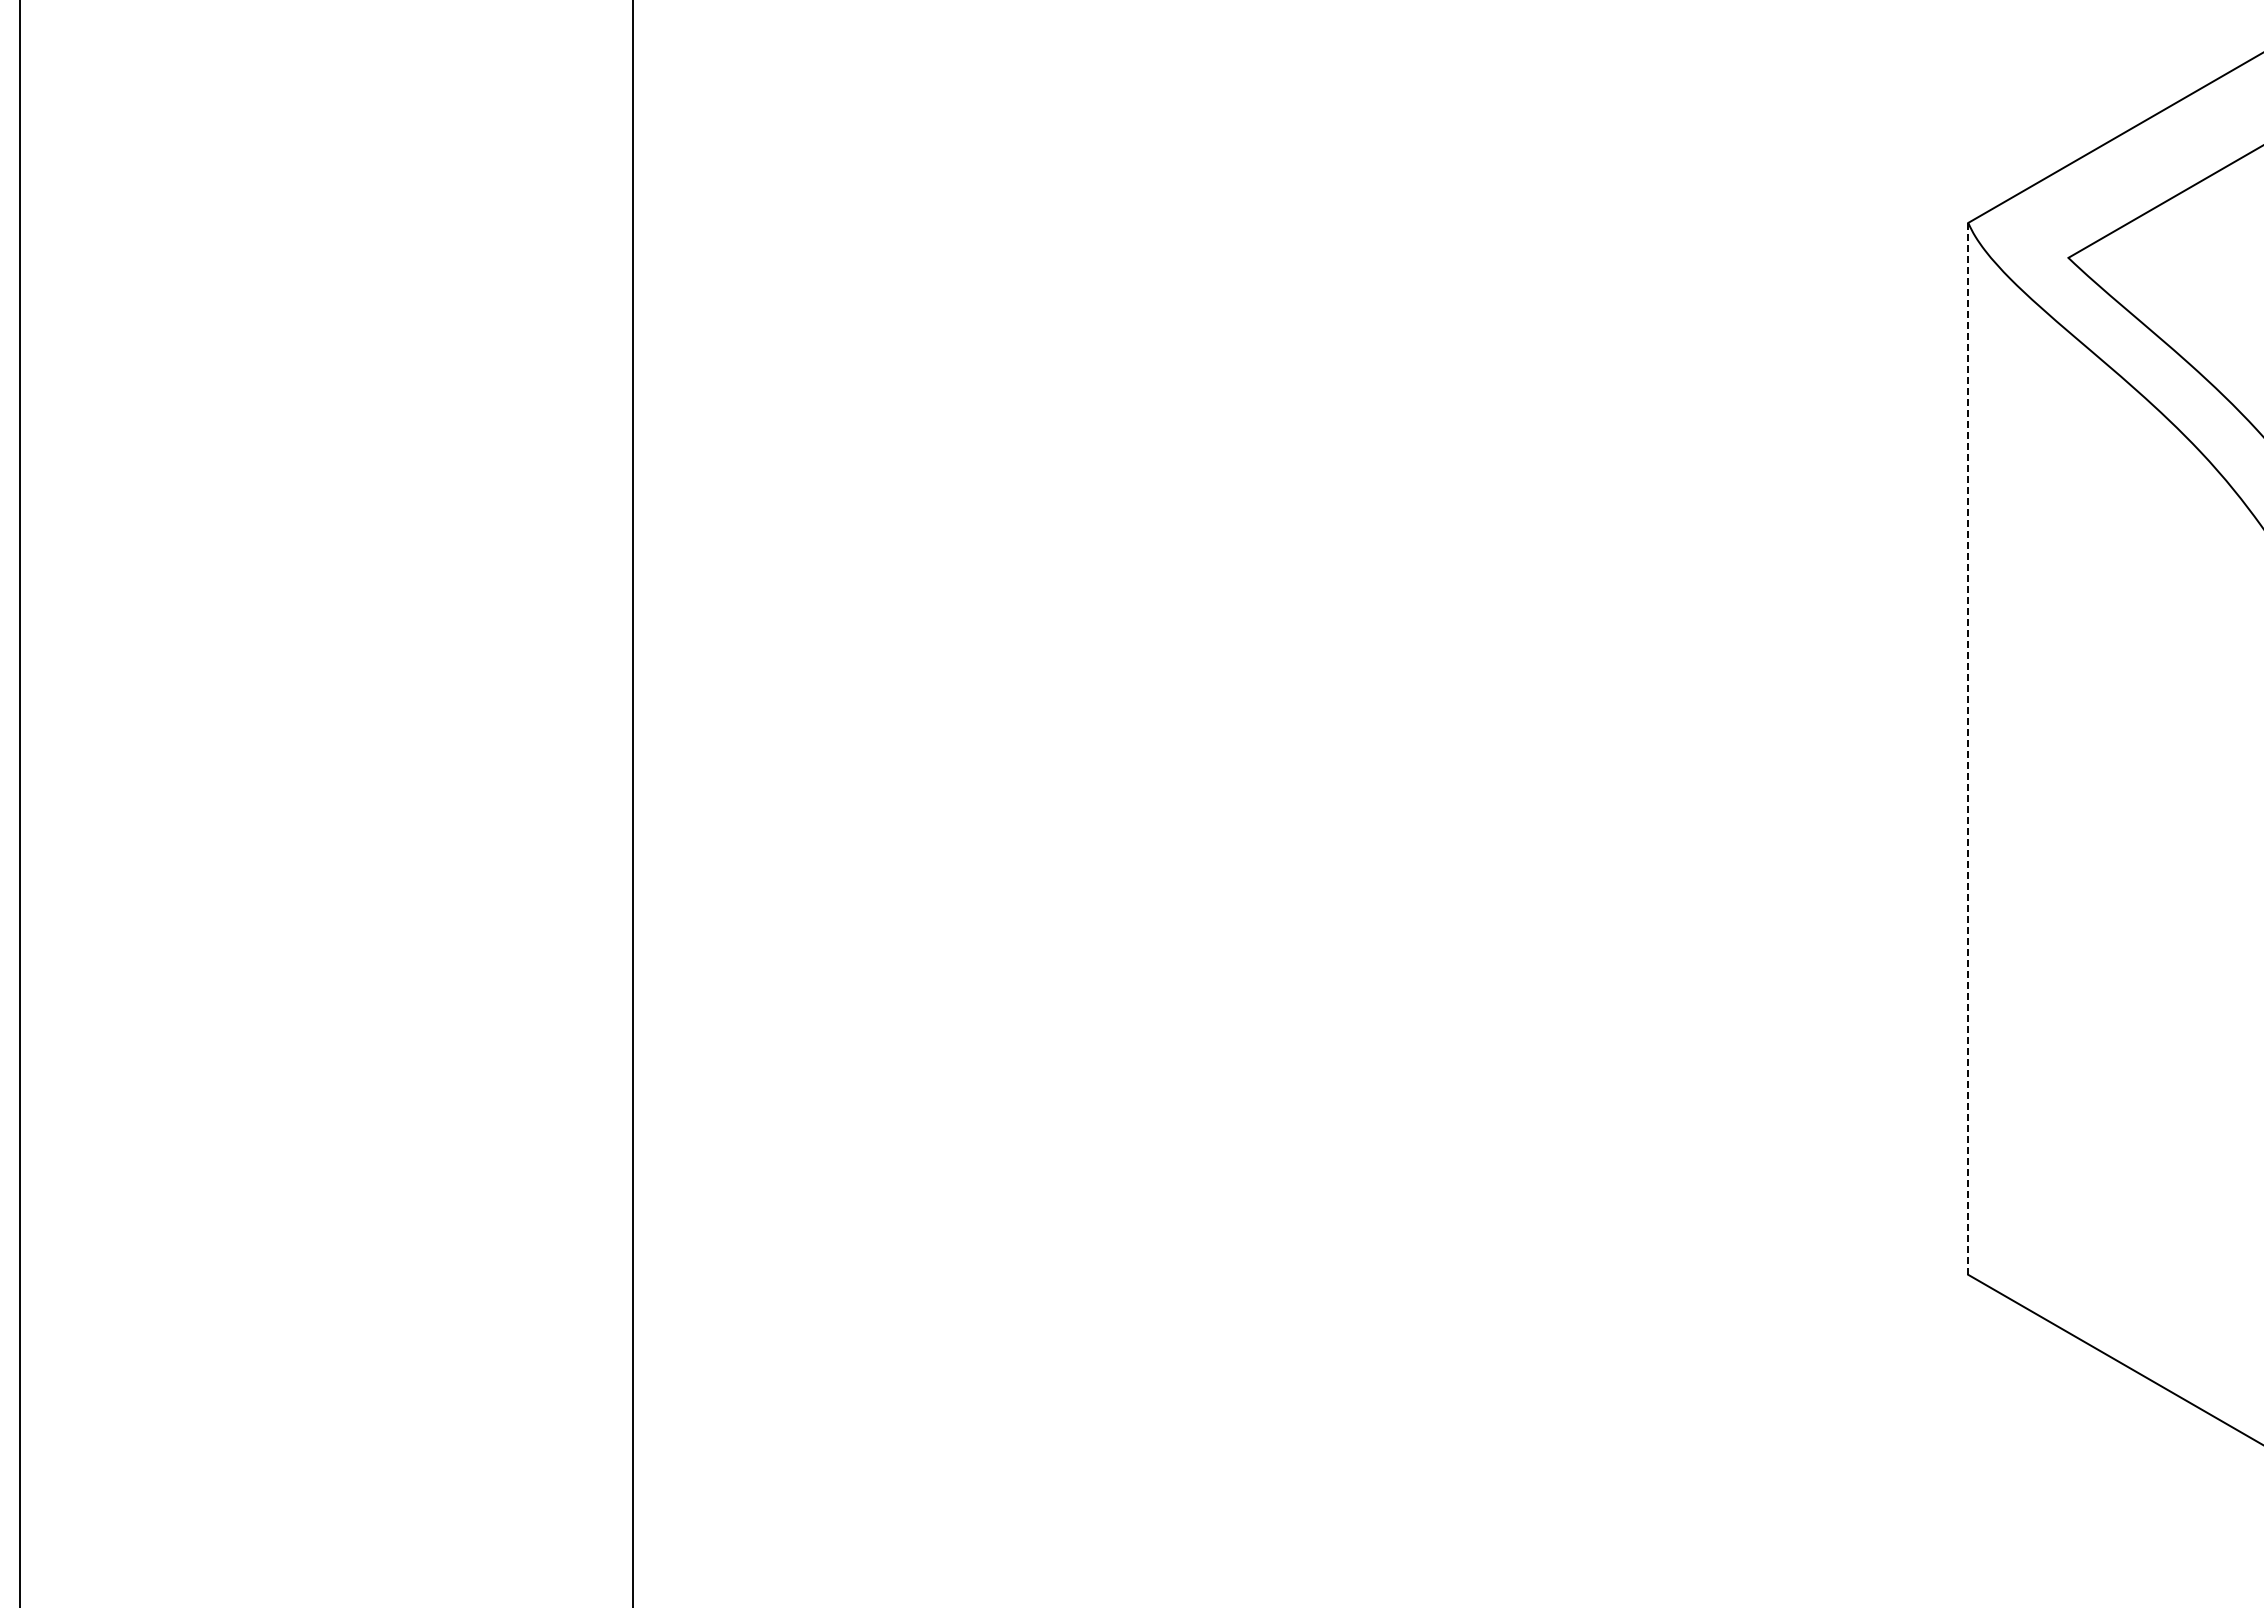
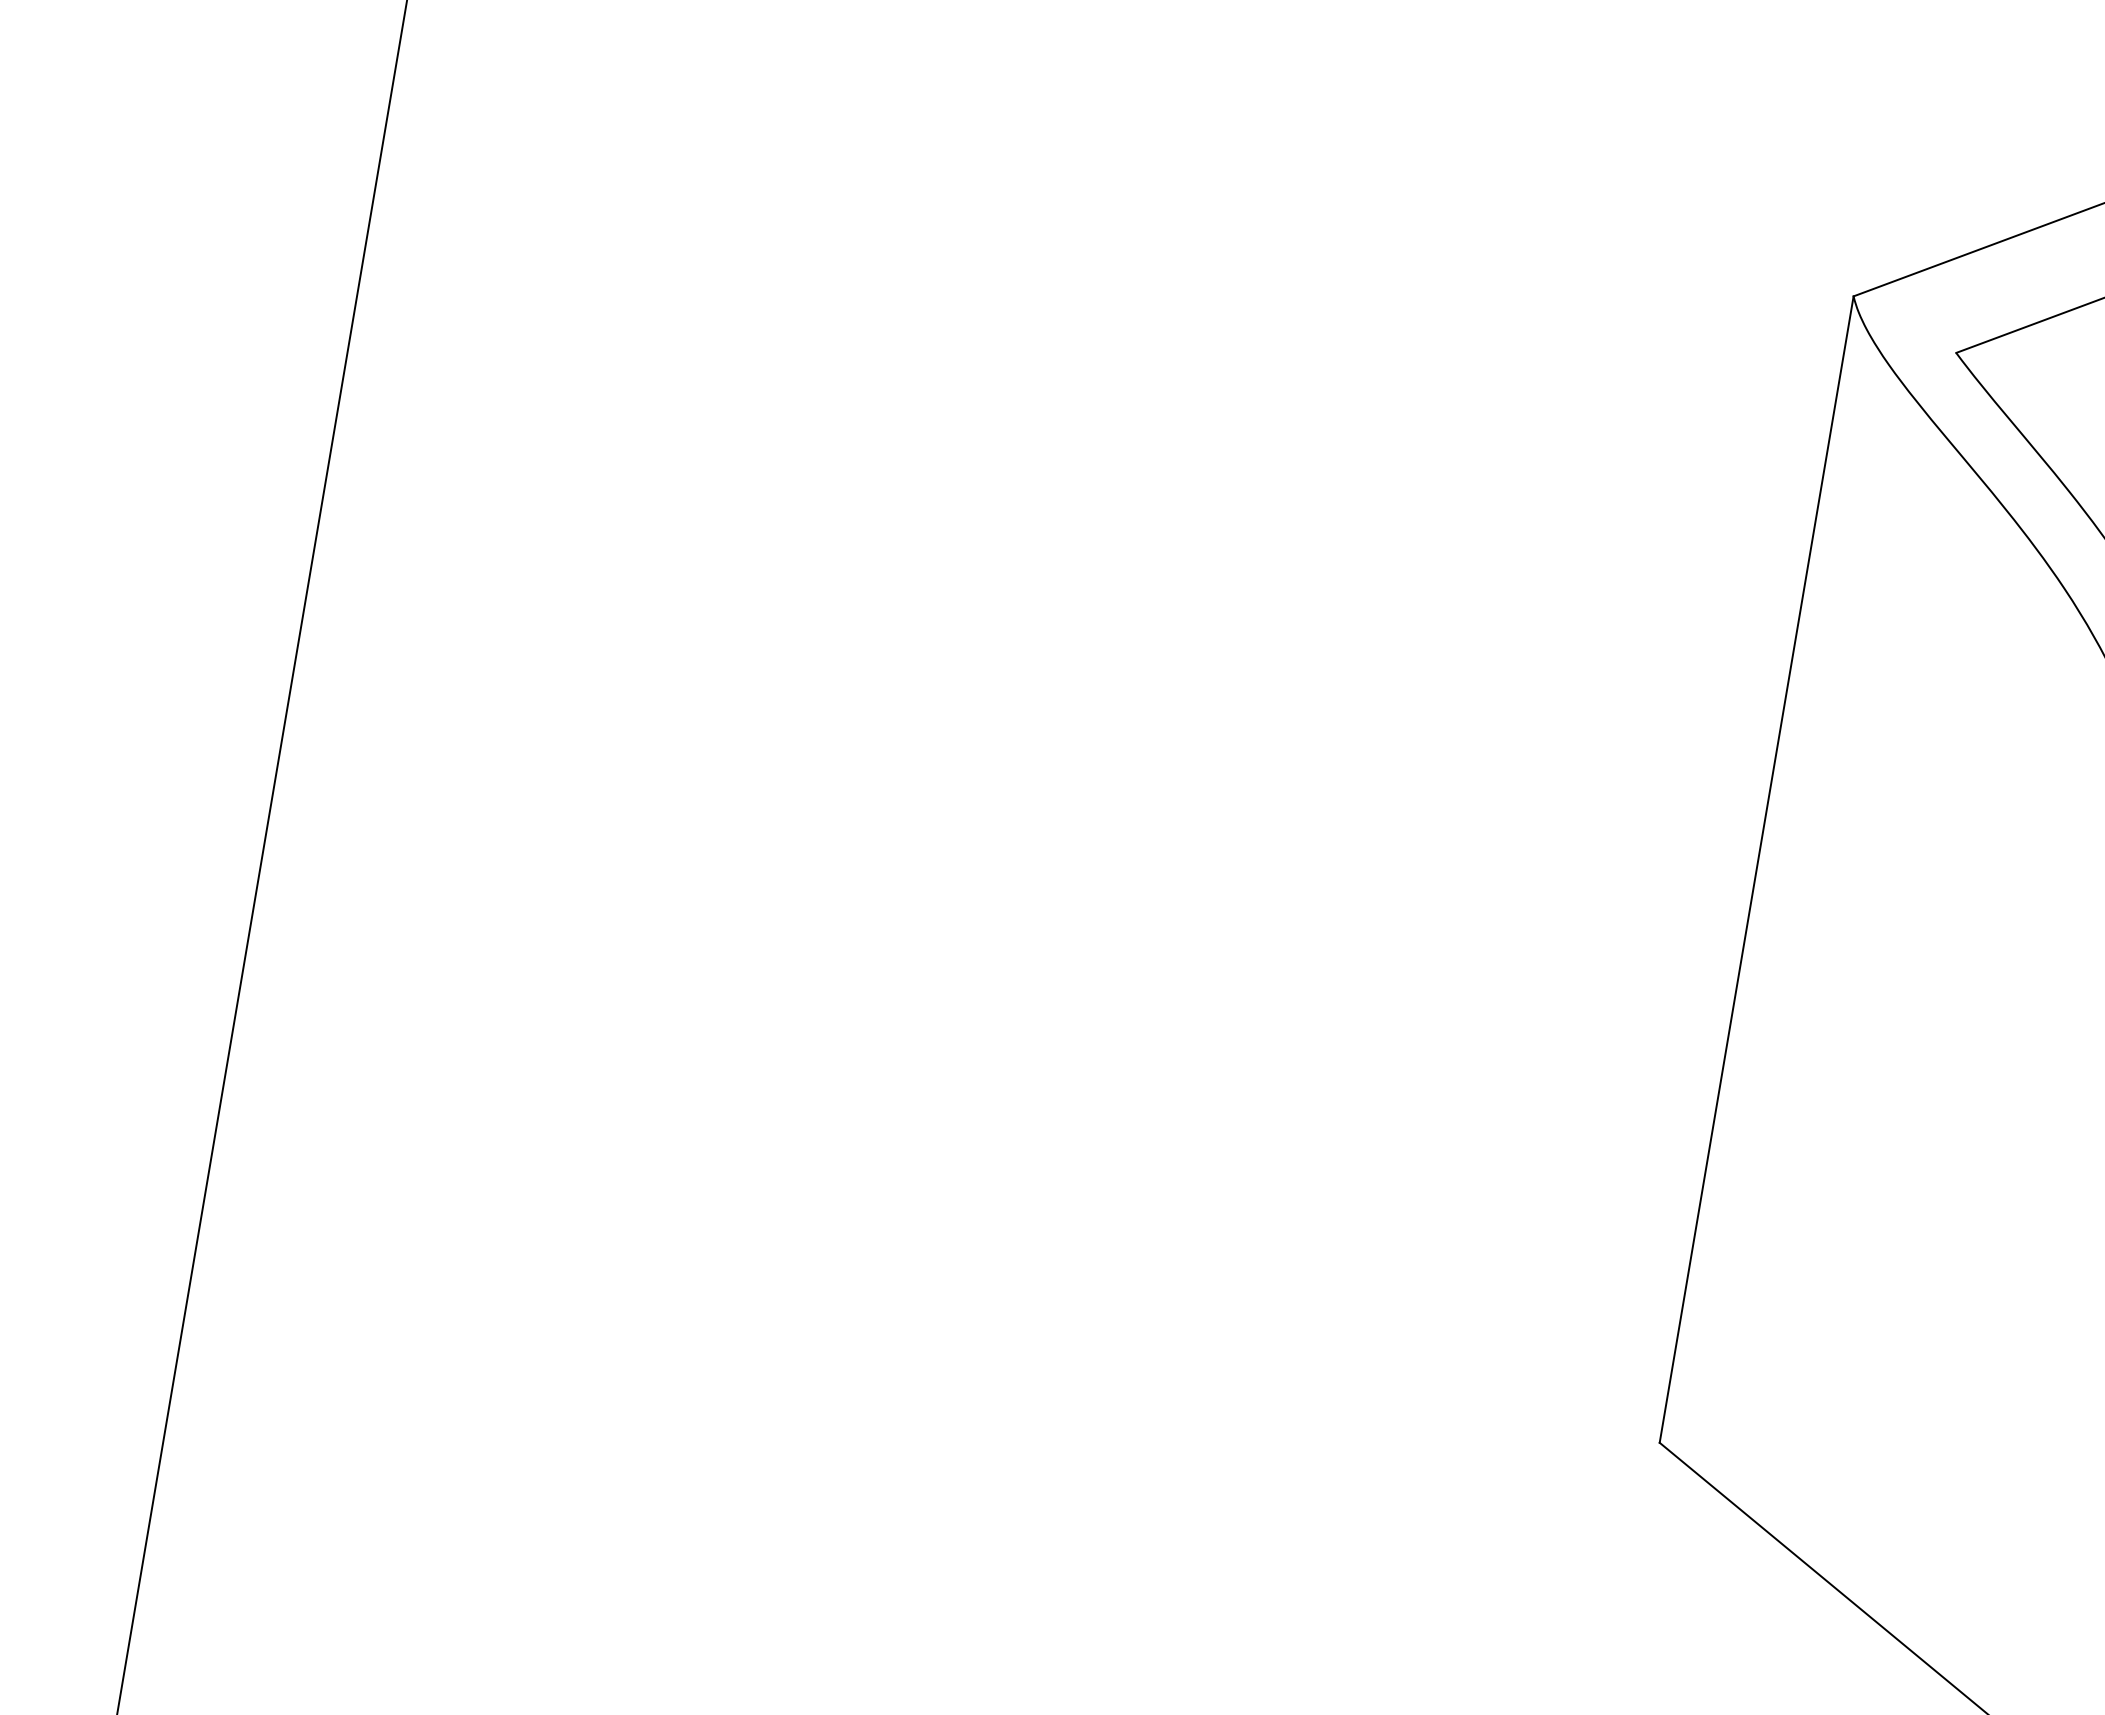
line: (1968, 748) -> (1756, 869), dashed -> solid

